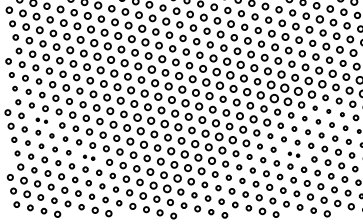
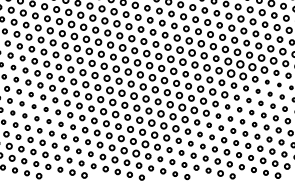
part: (41, 120) -> (24, 92), size x1.67
part: (293, 154) -> (248, 123), size x1.67
part: (88, 157) -> (66, 125), size x1.67

